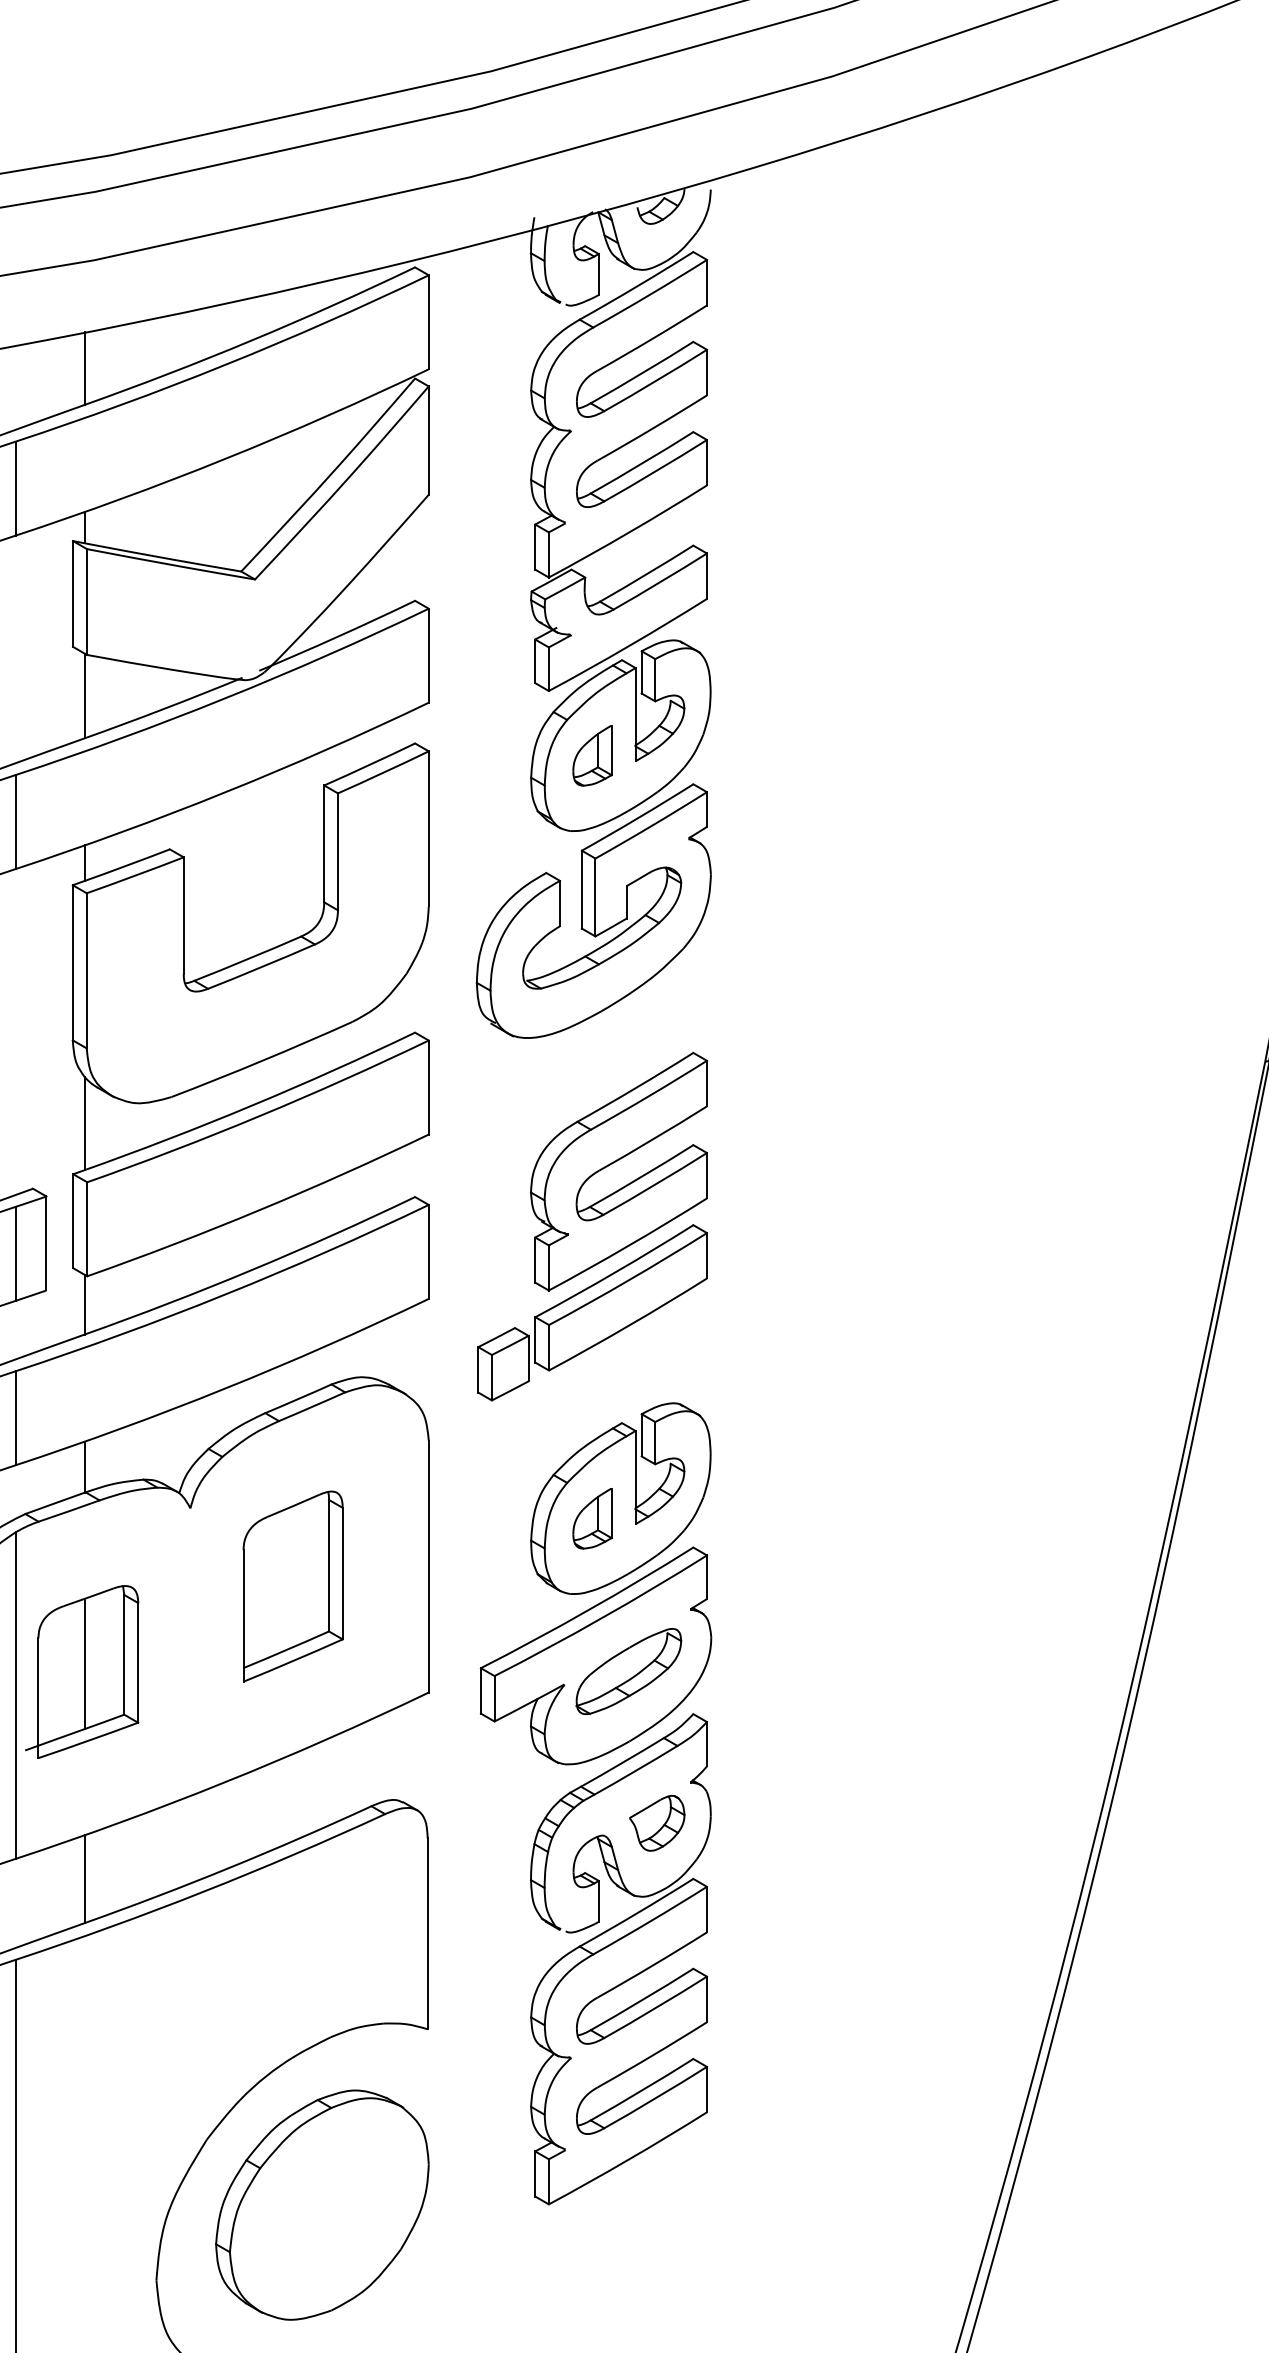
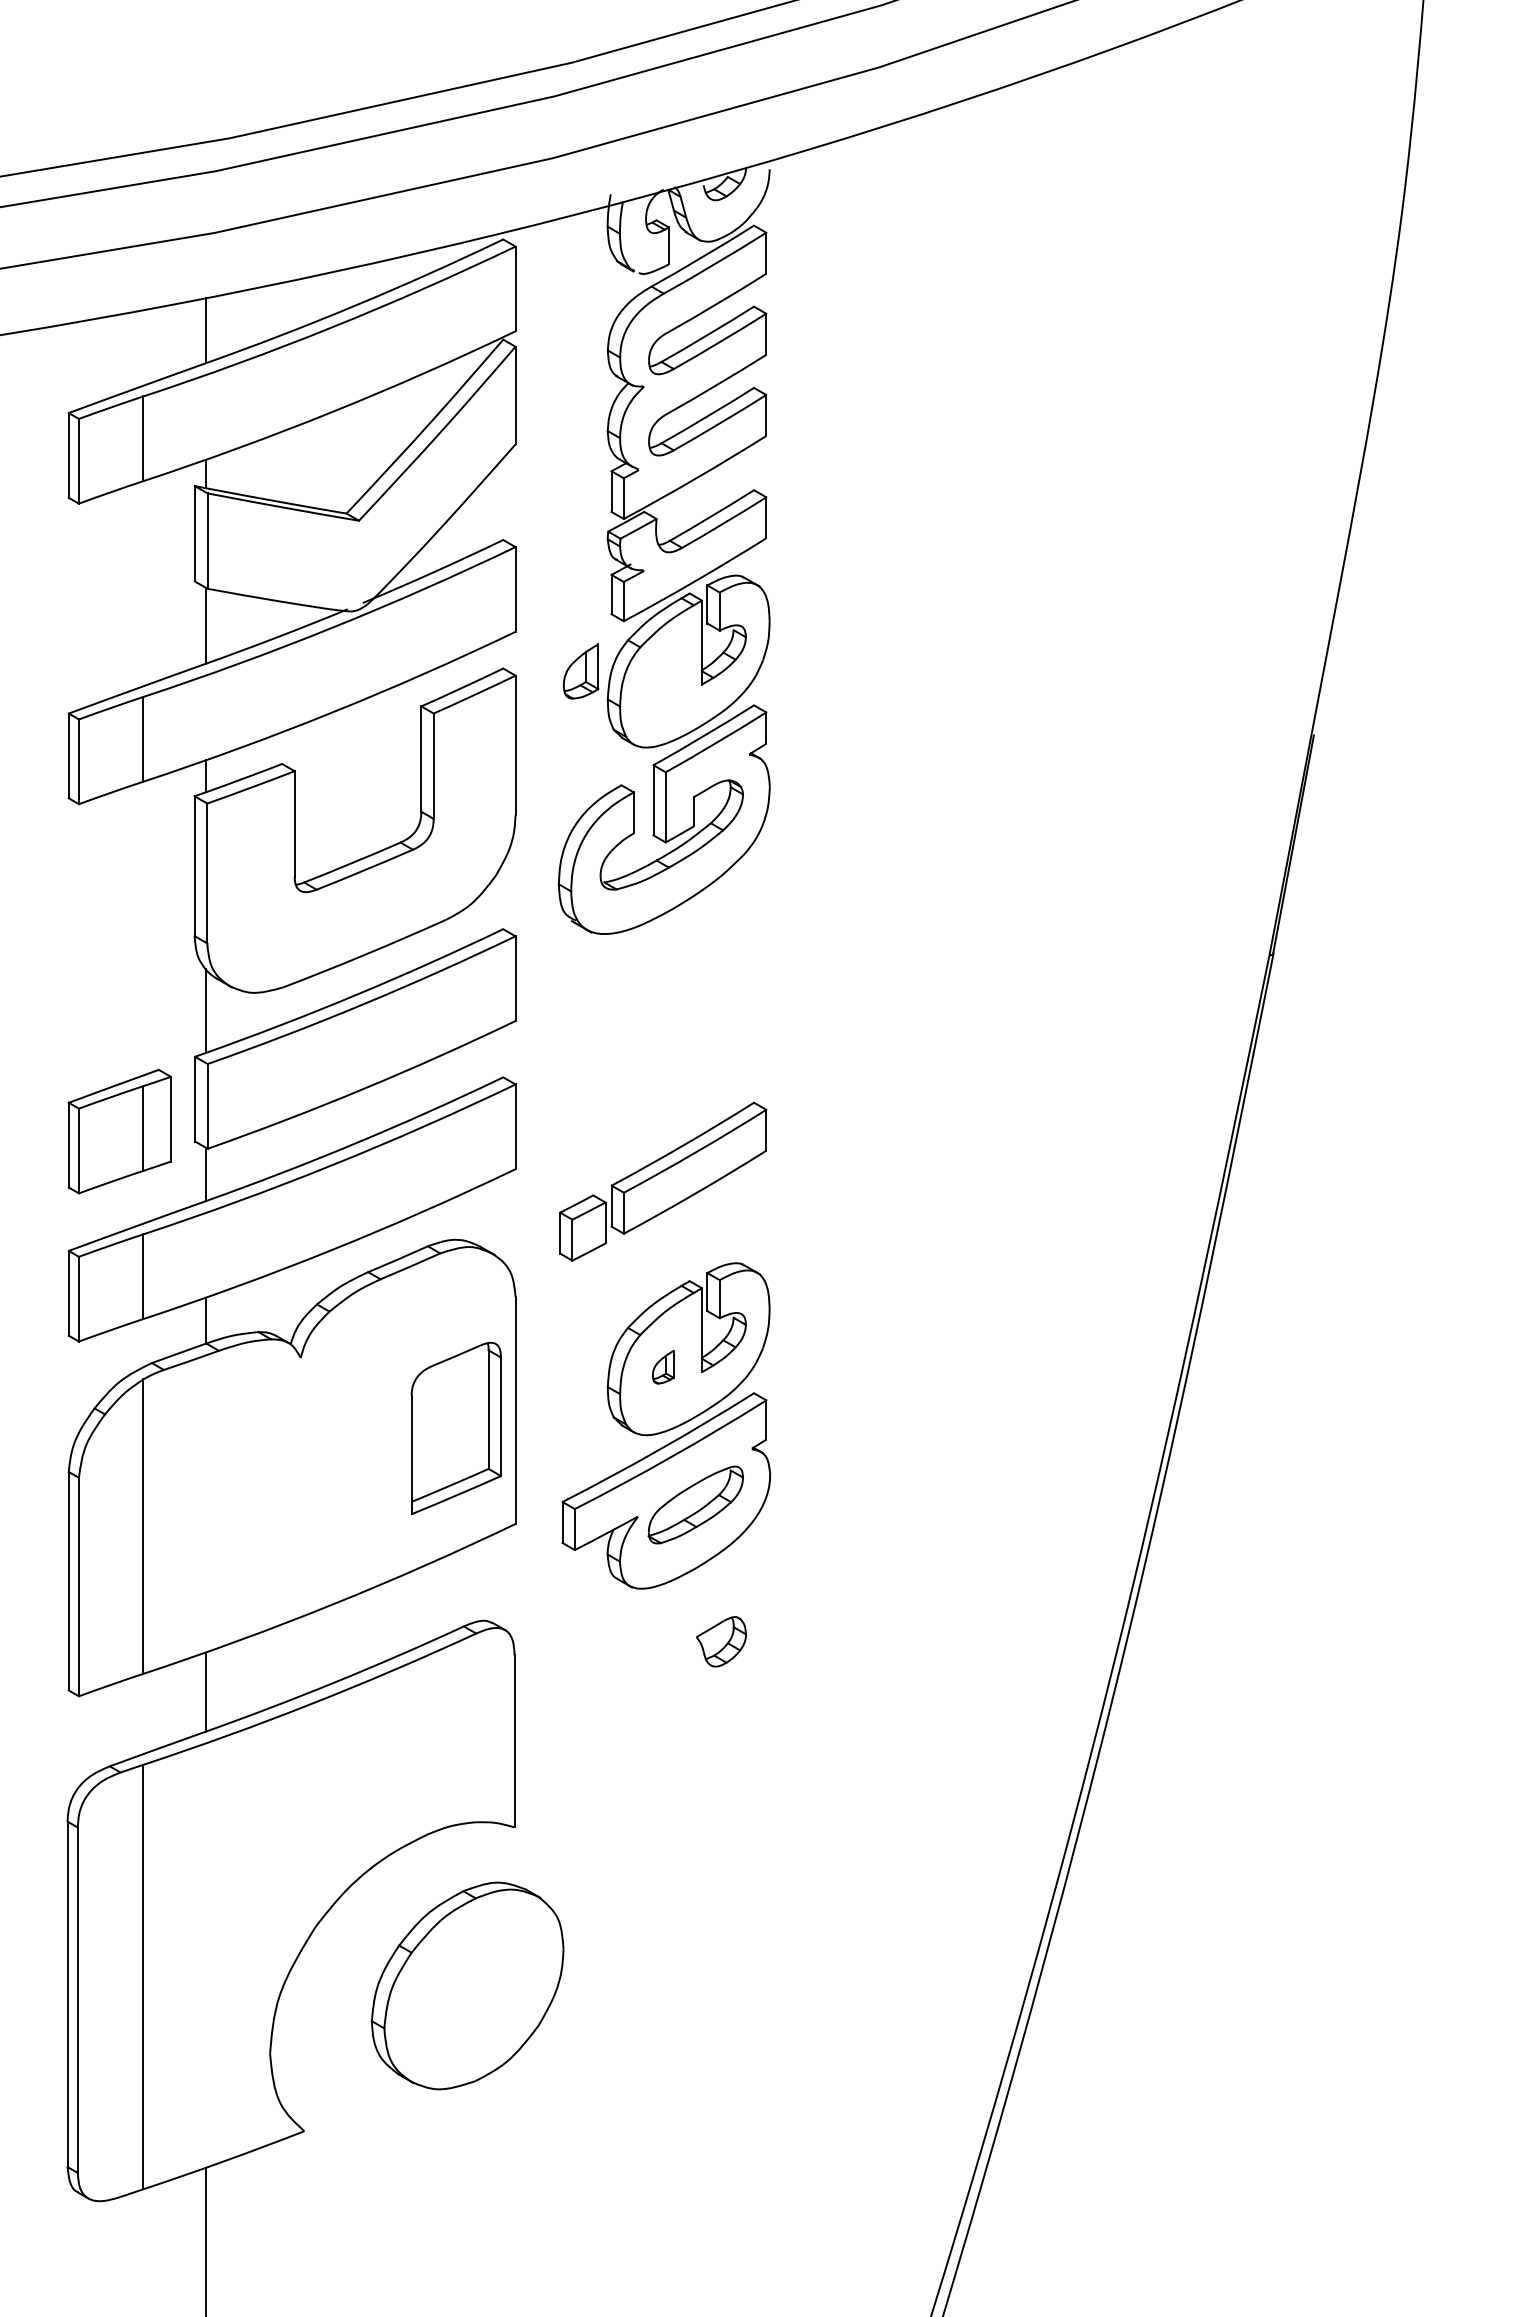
part: (592, 755) -> (581, 671), moved
part: (614, 1163) -> (682, 1047), removed
part: (592, 1518) -> (663, 1367), size x0.6
part: (292, 1585) -> (455, 1427), moved
part: (81, 1672) -> (202, 1505), removed
part: (620, 1959) -> (688, 1764), removed
part: (322, 2204) -> (467, 1985), moved

